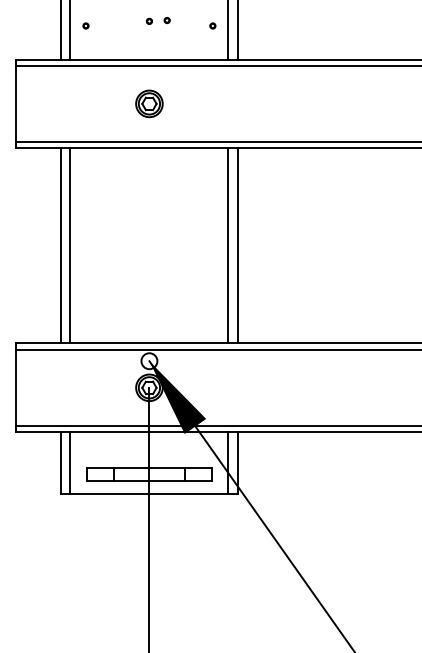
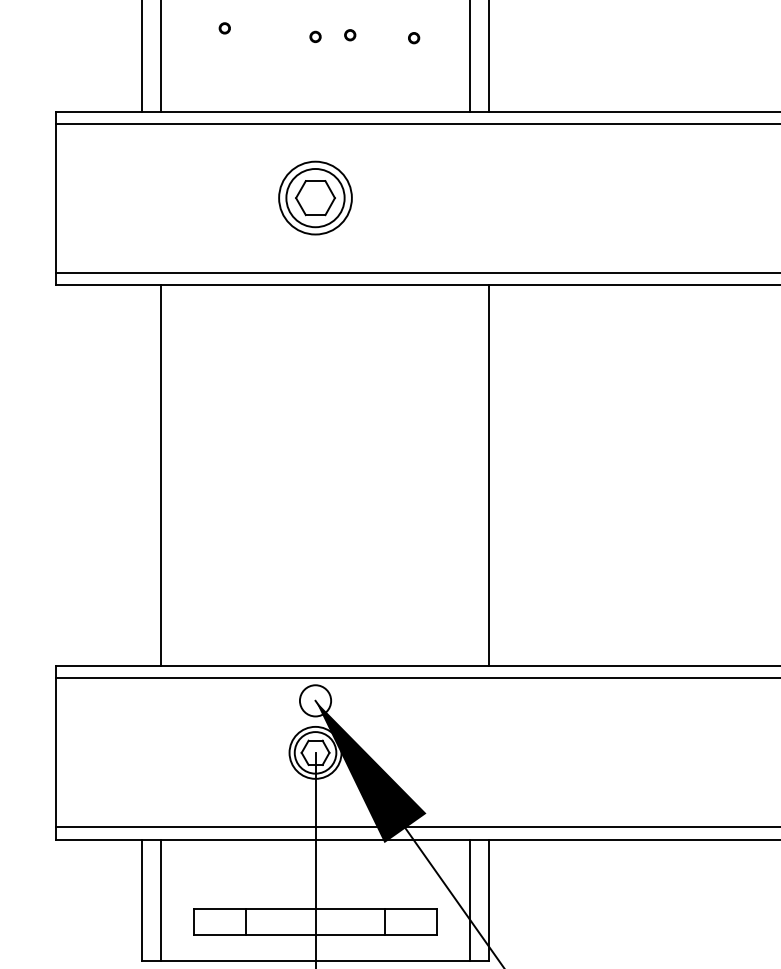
part: (85, 25) -> (223, 27), moved
part: (212, 25) -> (413, 37), moved
part: (149, 103) -> (315, 197), size x1.4
line: (60, 245) -> (141, 474), removed
line: (228, 245) -> (469, 474), removed

